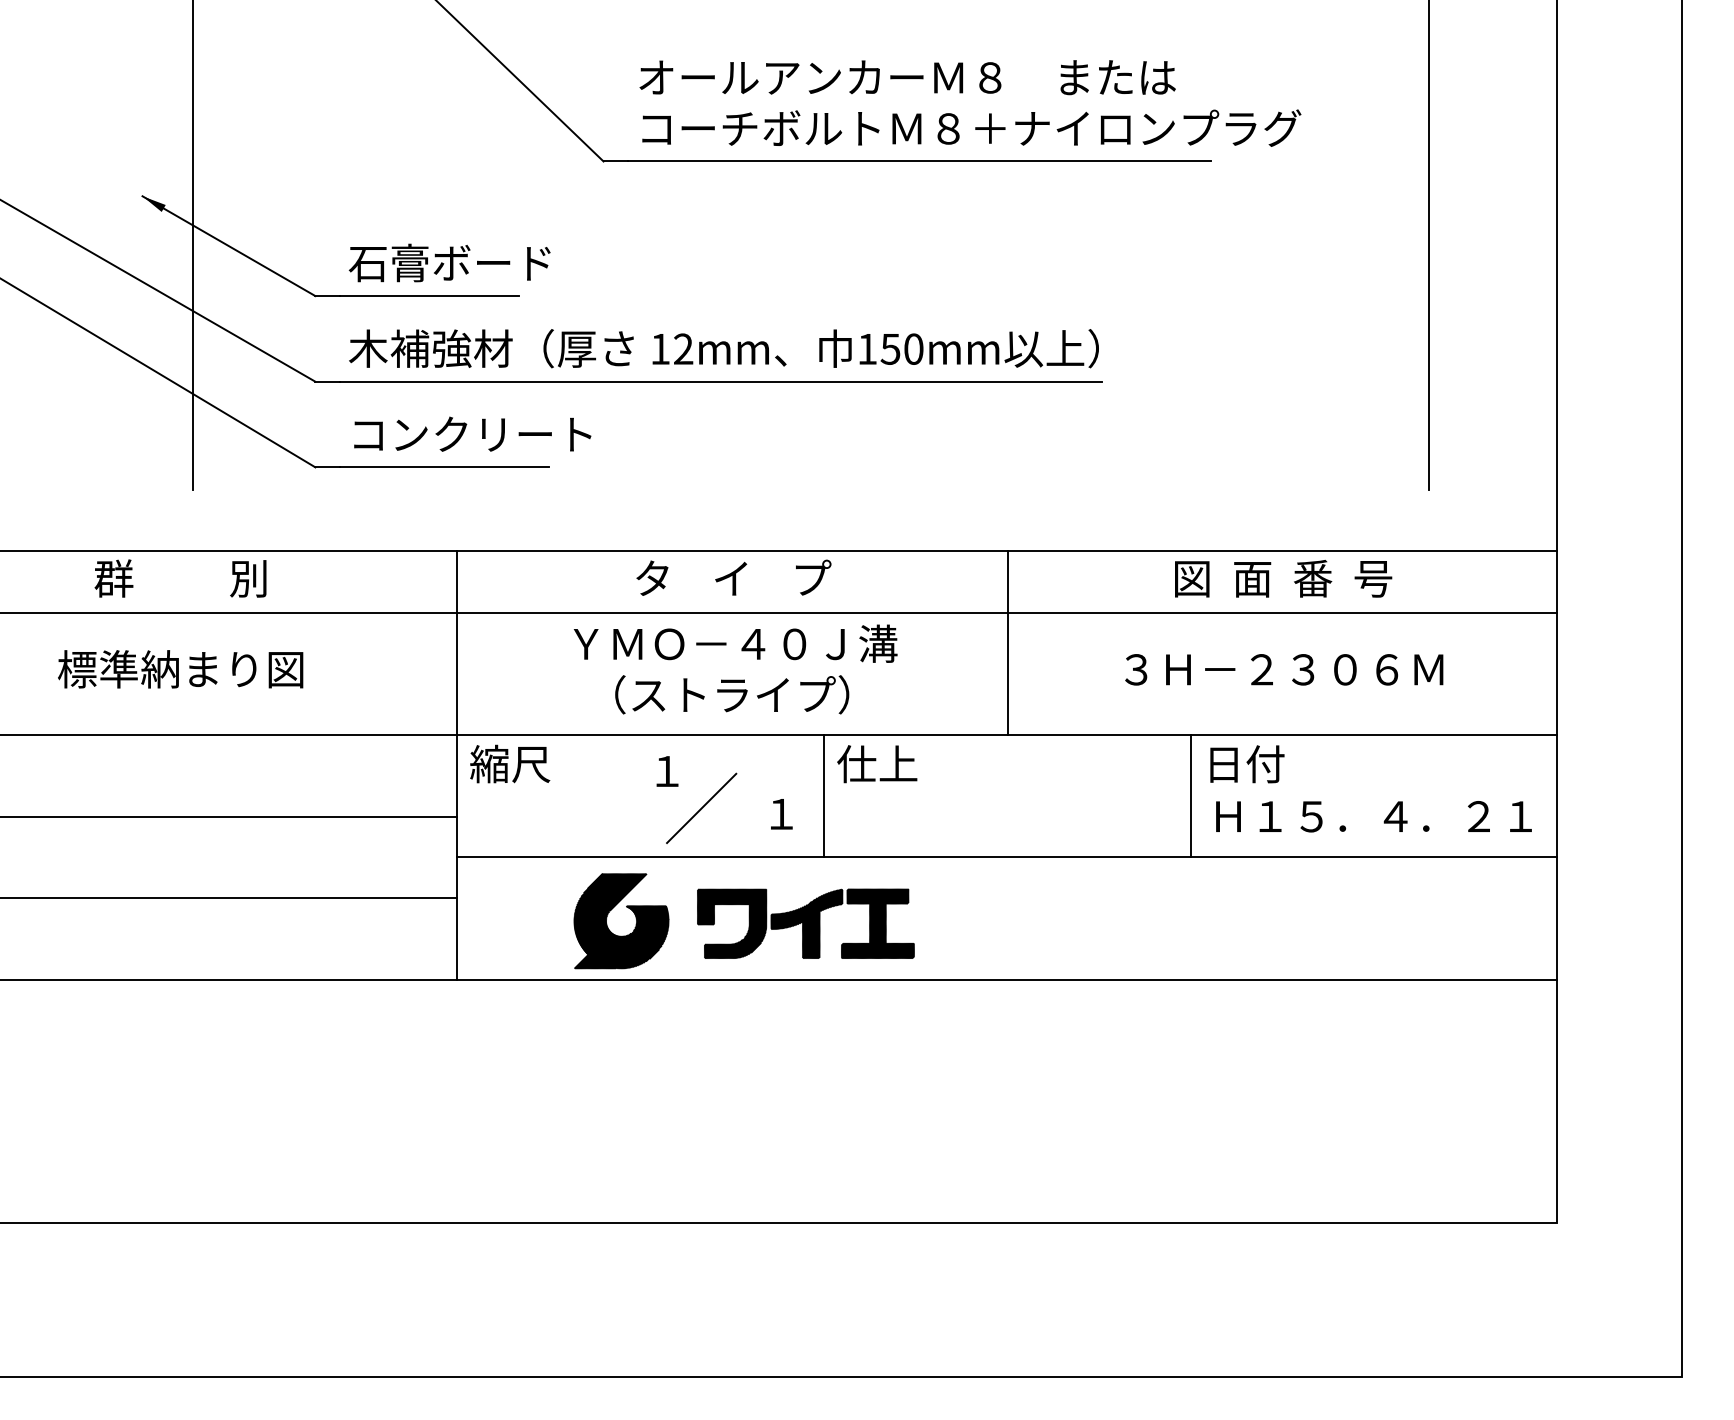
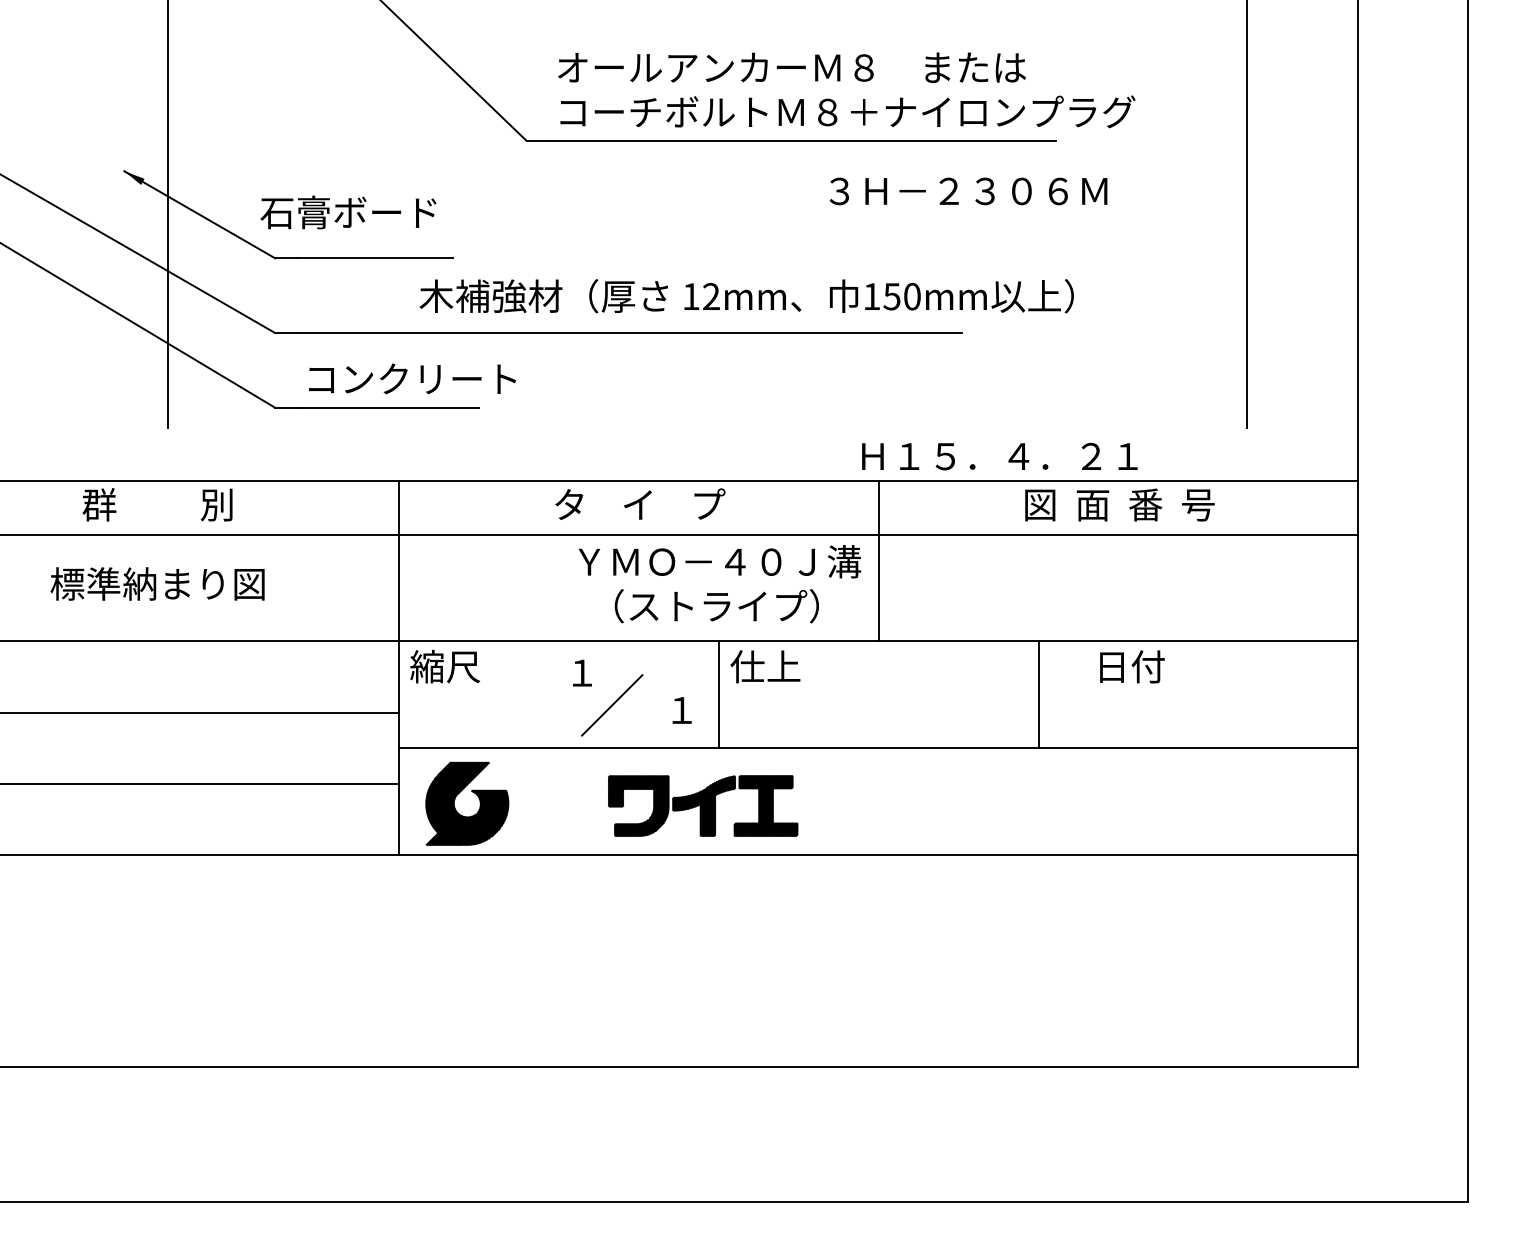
text: (449, 263) -> (348, 212), moved
text: (723, 348) -> (746, 296), moved
text: (735, 669) -> (719, 584), moved
text: (1284, 669) -> (968, 191), moved
text: (1247, 763) -> (1132, 666), moved
text: (1373, 816) -> (999, 456), moved
part: (635, 920) -> (479, 803), moved

